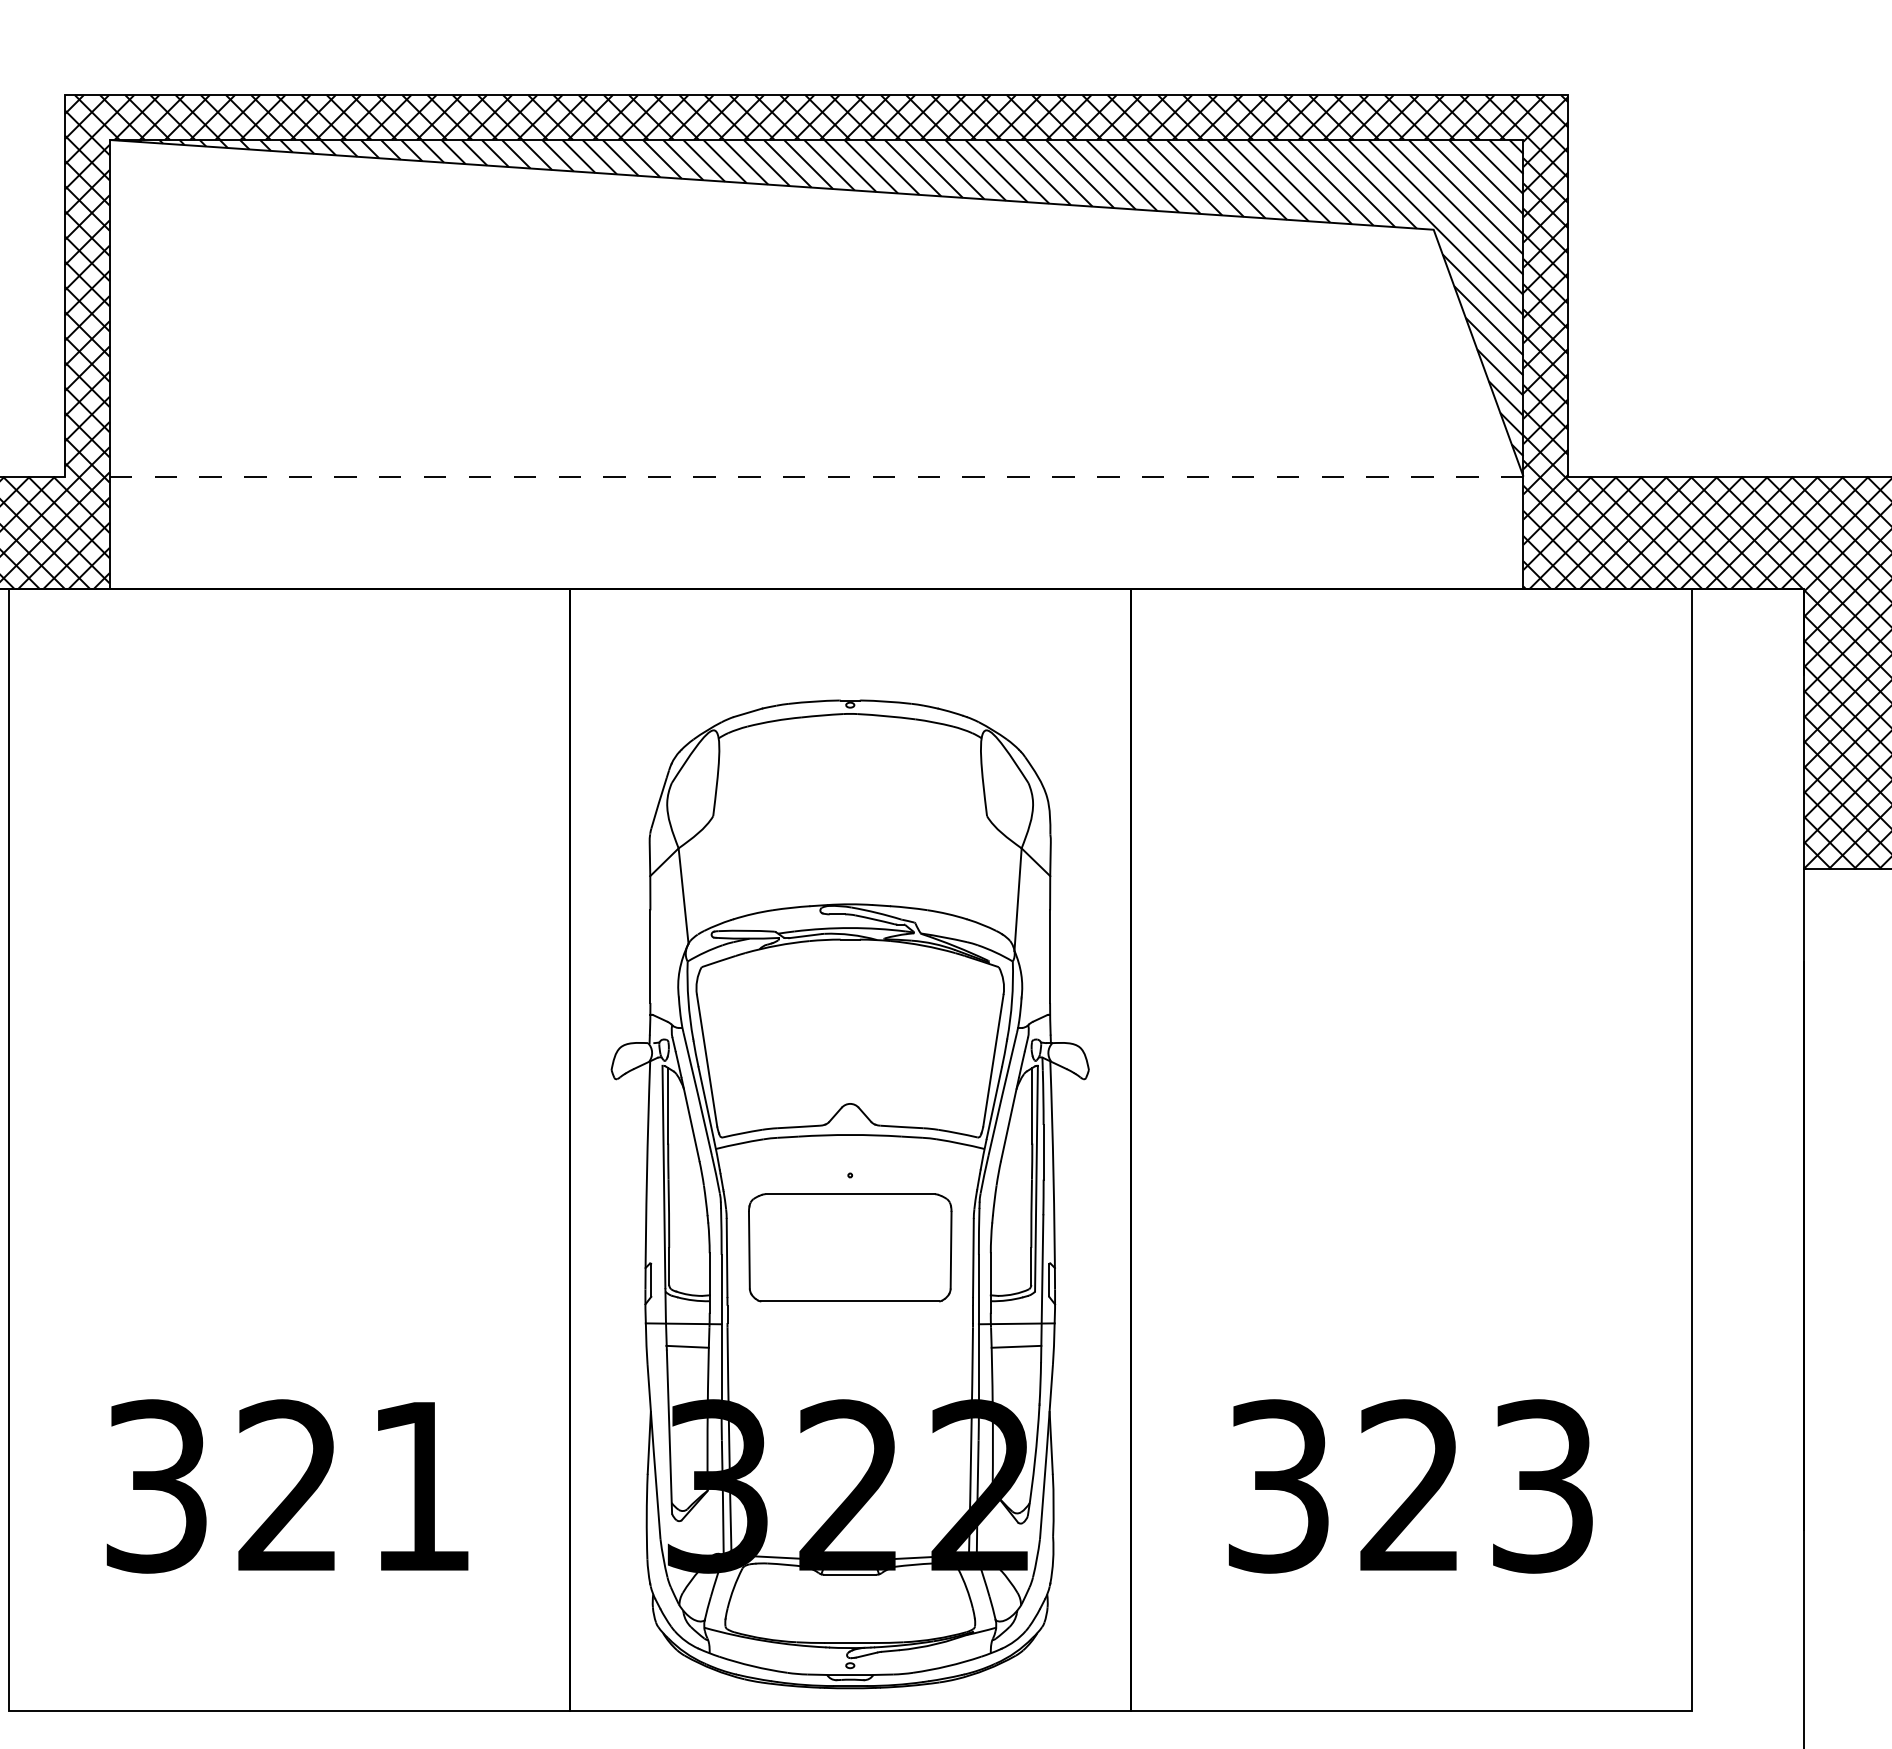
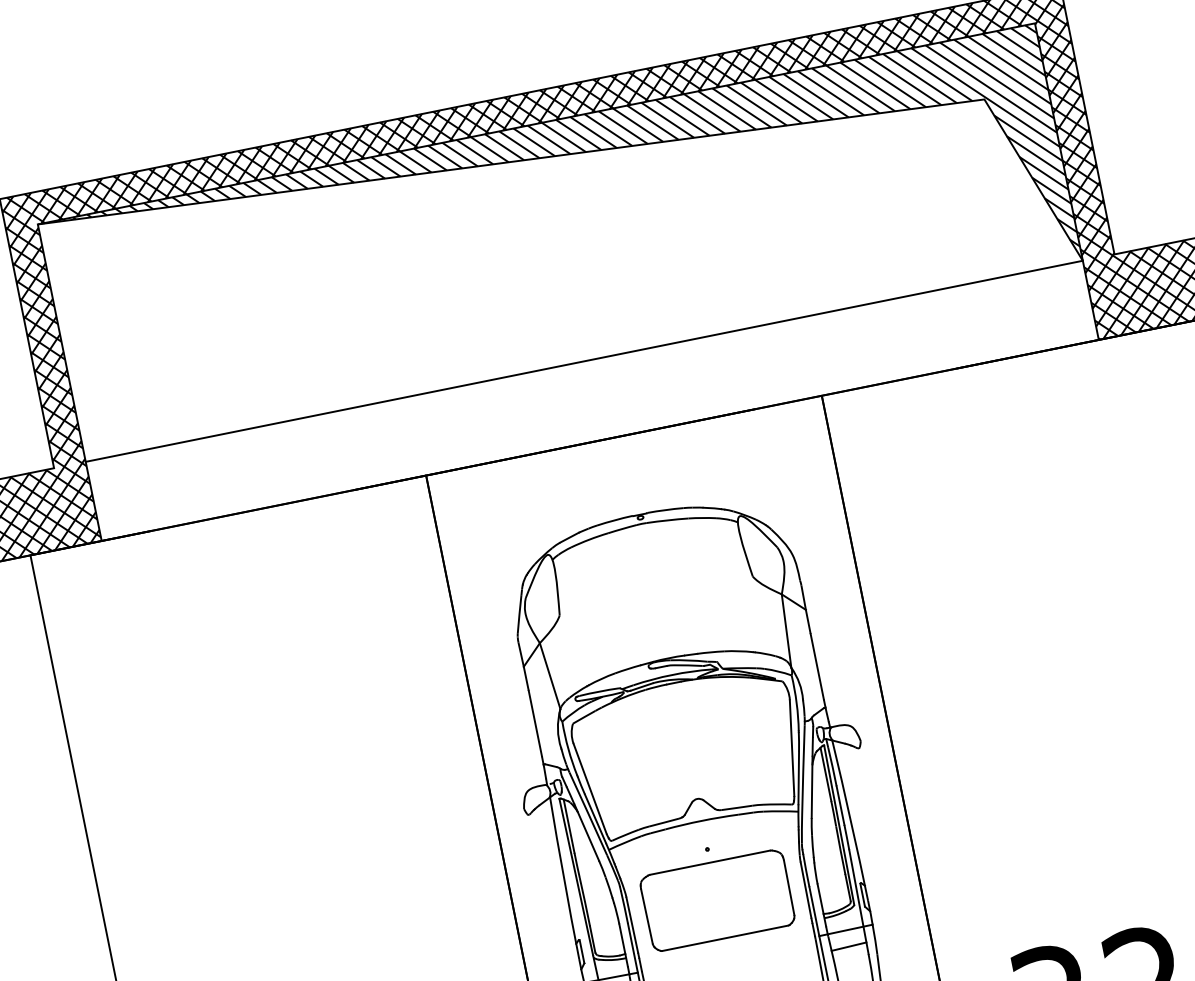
line: (816, 476) -> (584, 361), dashed -> solid

